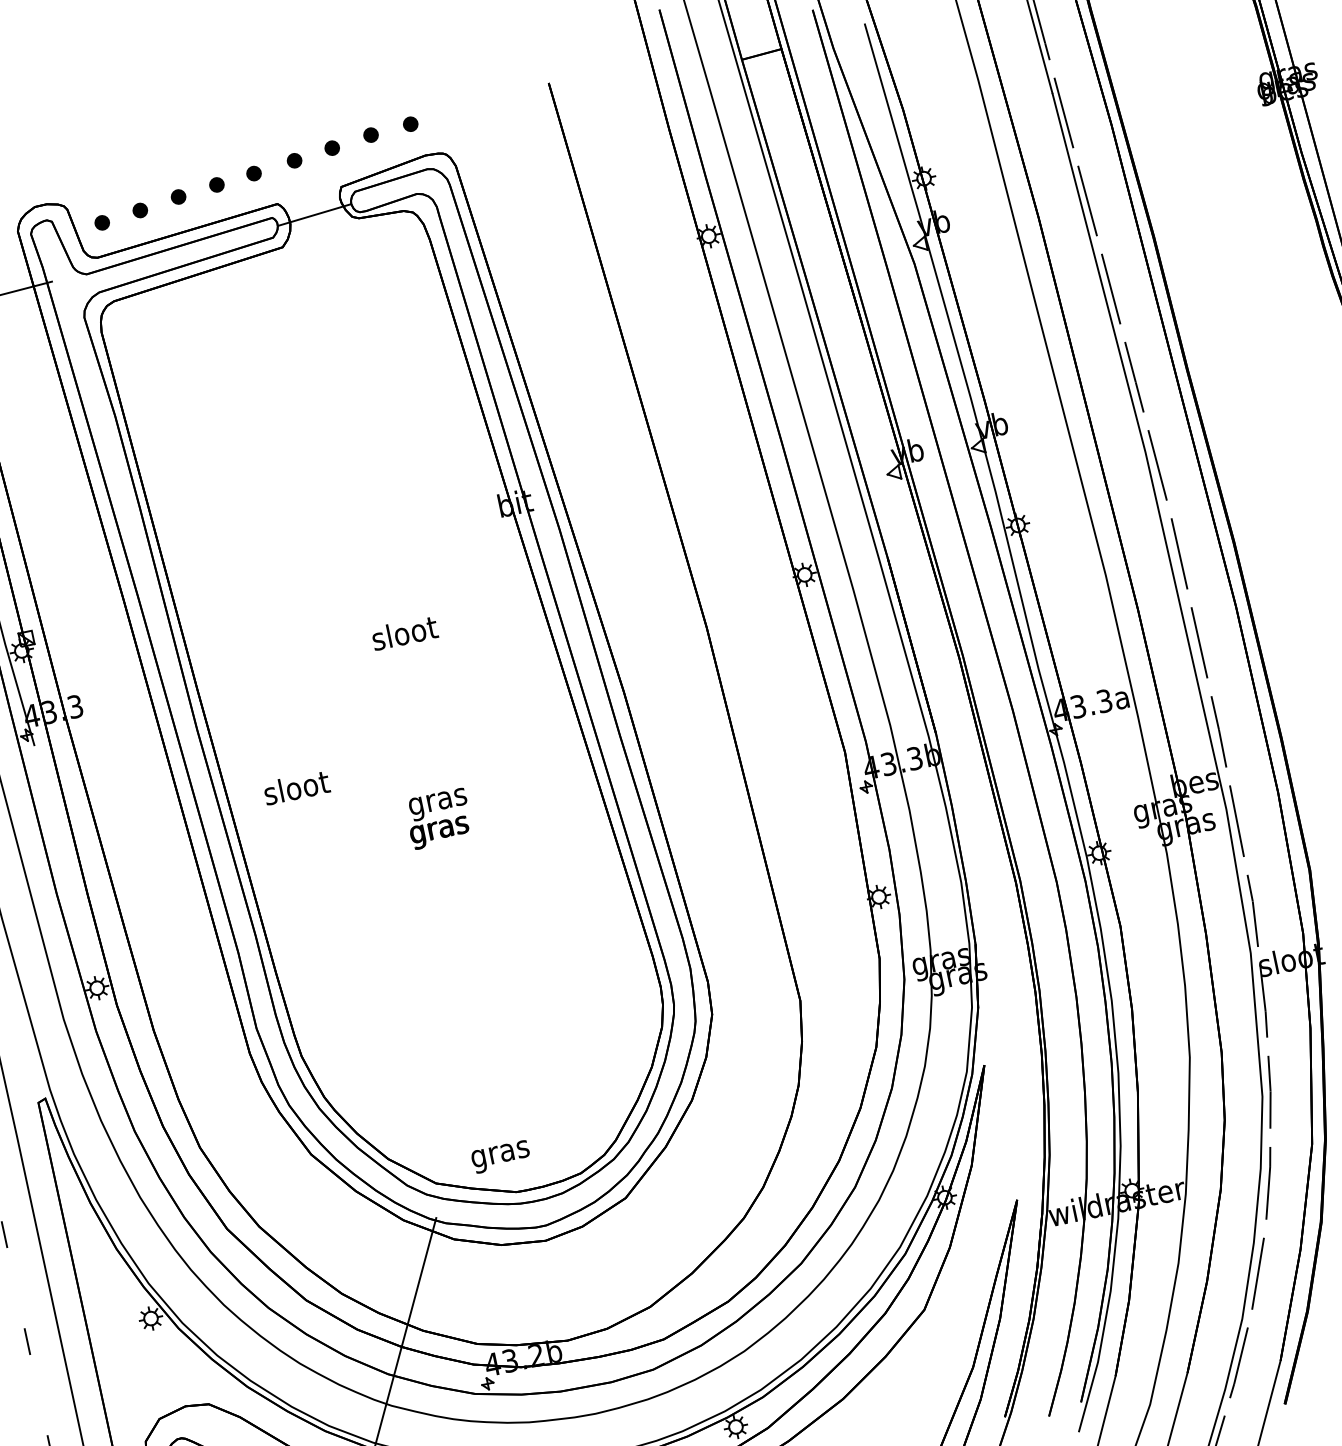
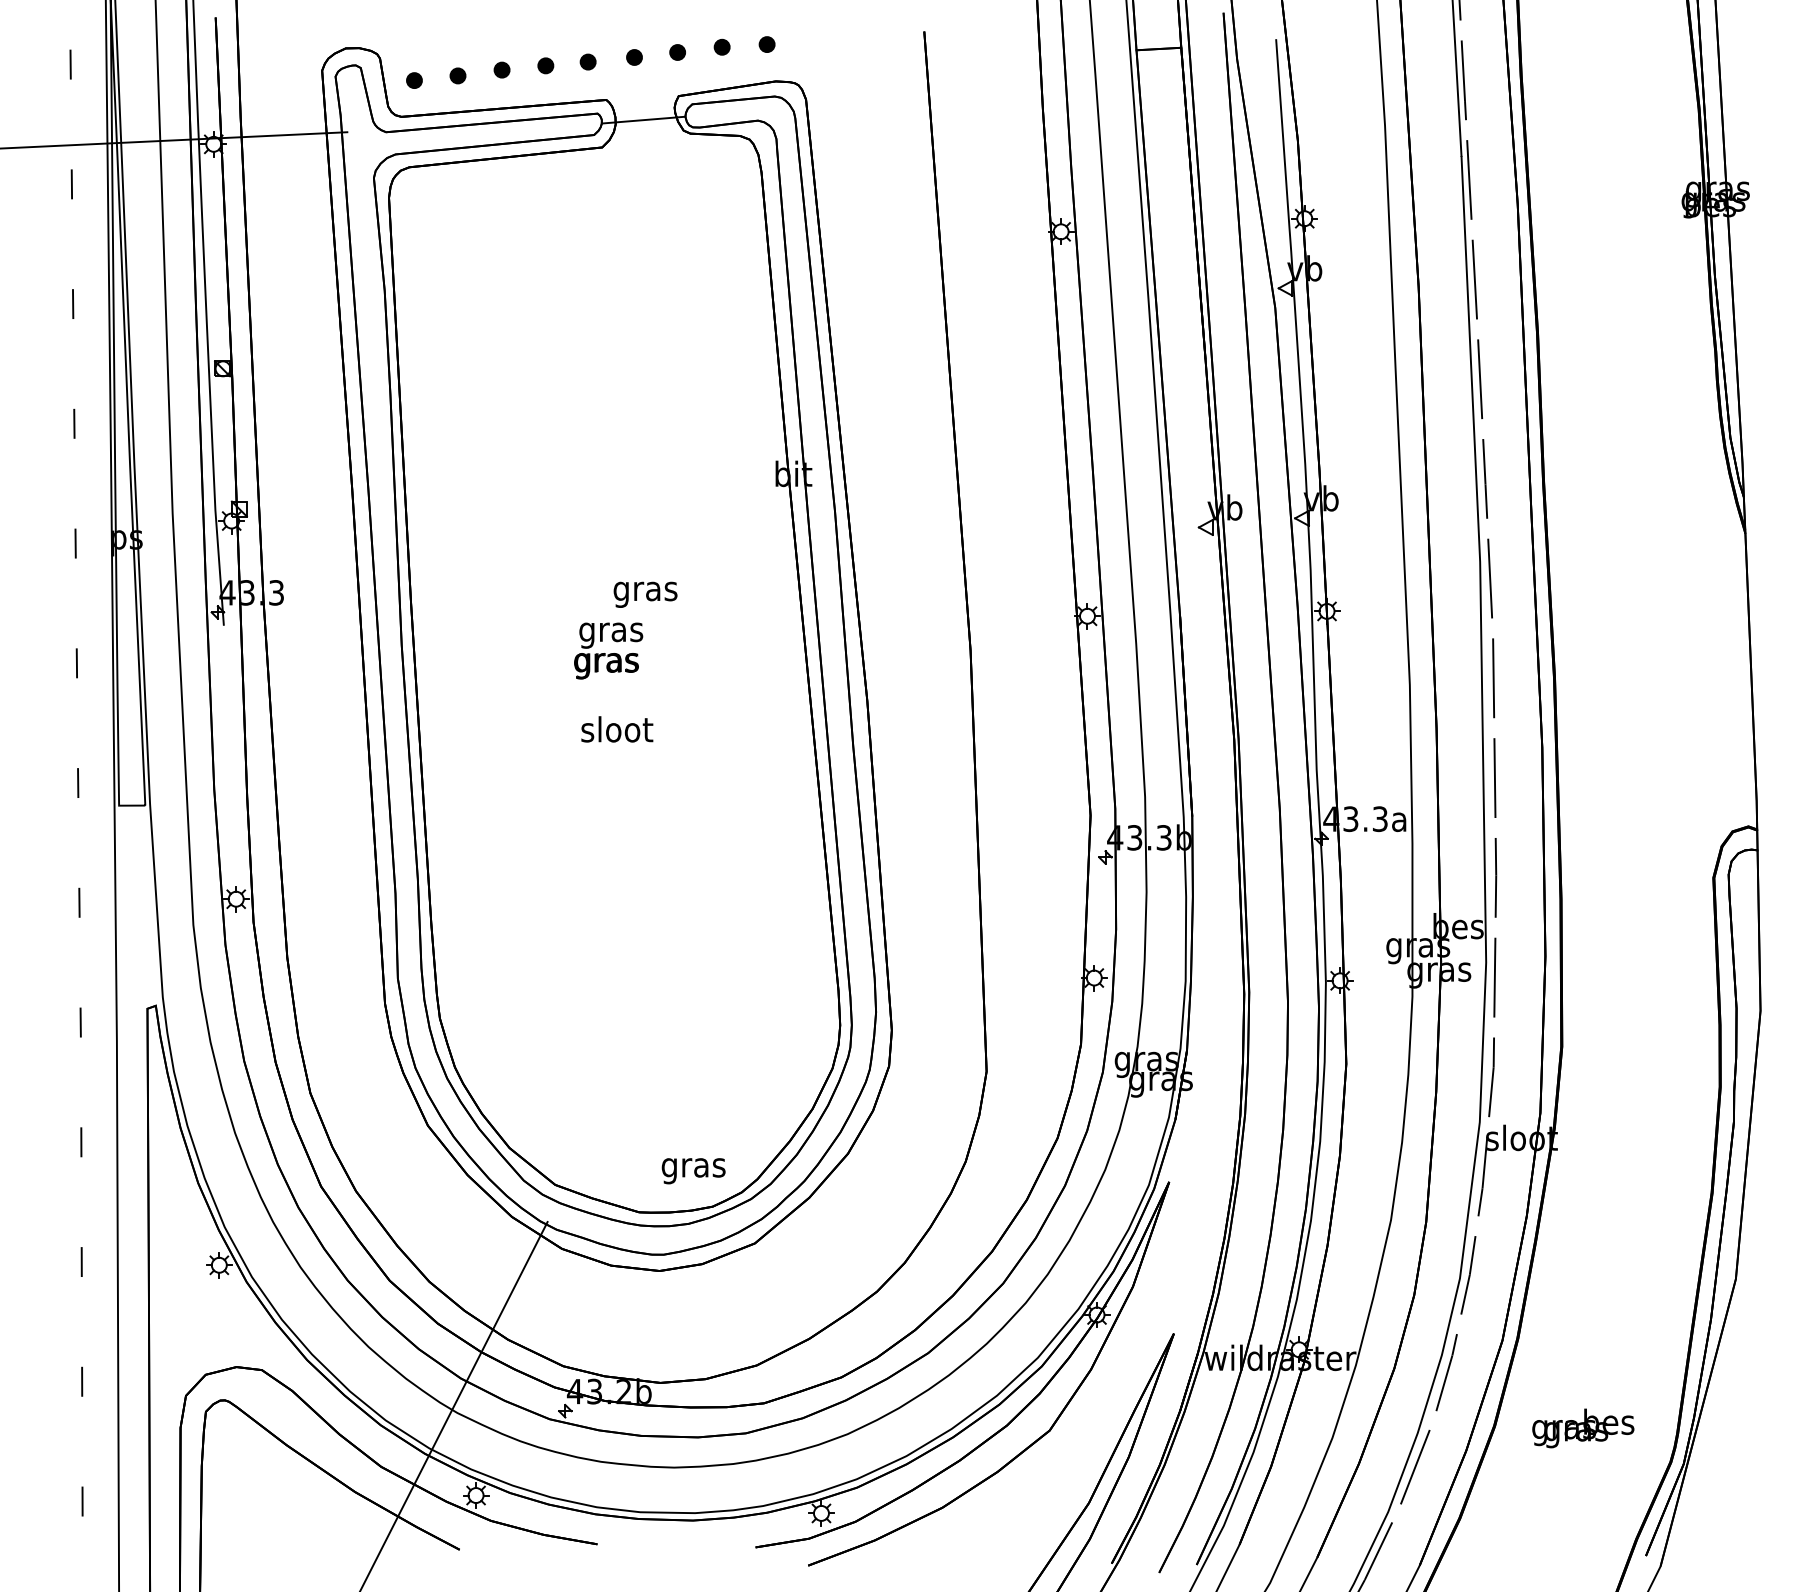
text: (405, 636) -> (645, 591), sloot -> gras
text: (296, 787) -> (617, 729), moved
text: (438, 818) -> (608, 650), moved
text: (500, 1157) -> (693, 1171), moved

